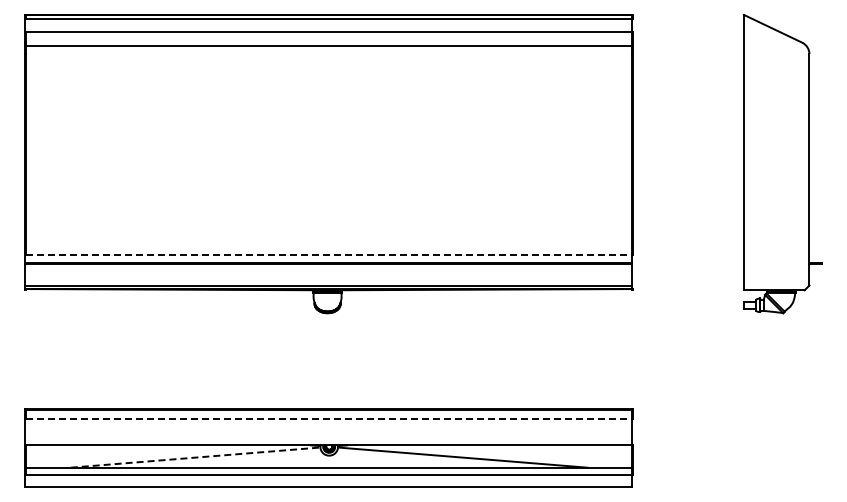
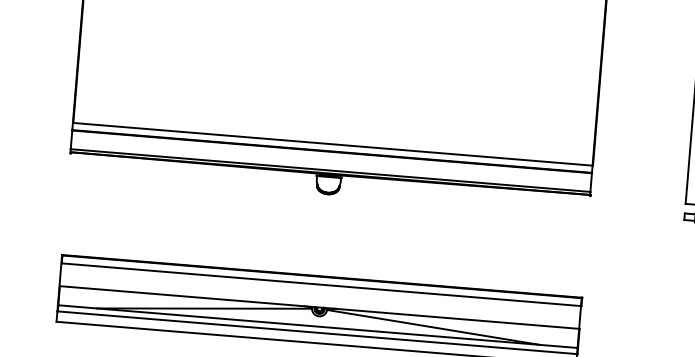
line: (329, 254) -> (333, 144), dashed -> solid
line: (329, 418) -> (321, 284), dashed -> solid
line: (196, 457) -> (205, 308), dashed -> solid

